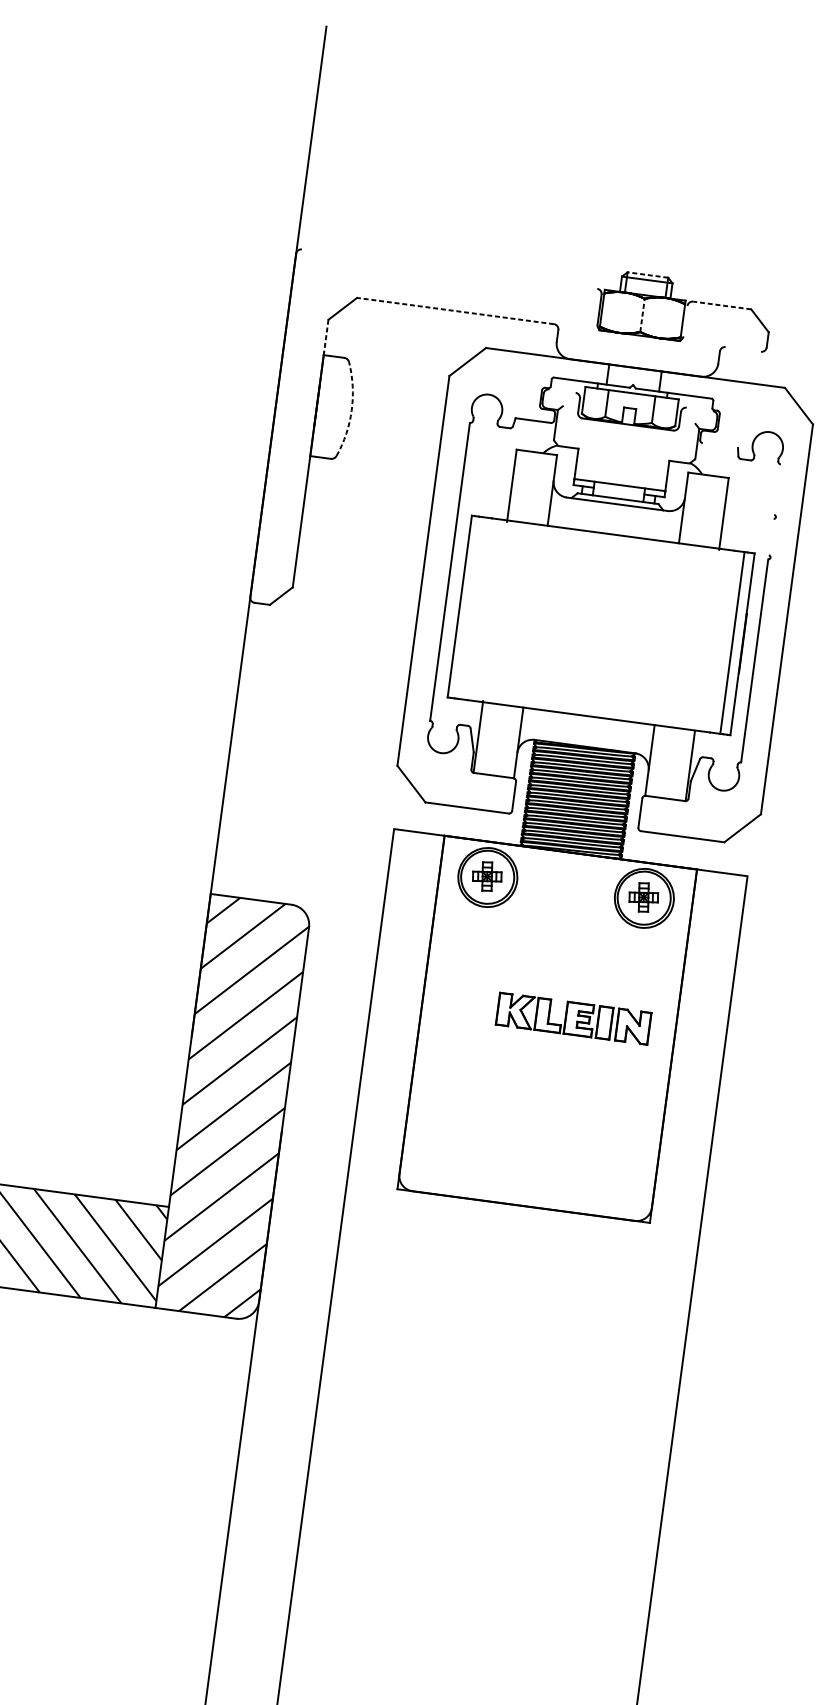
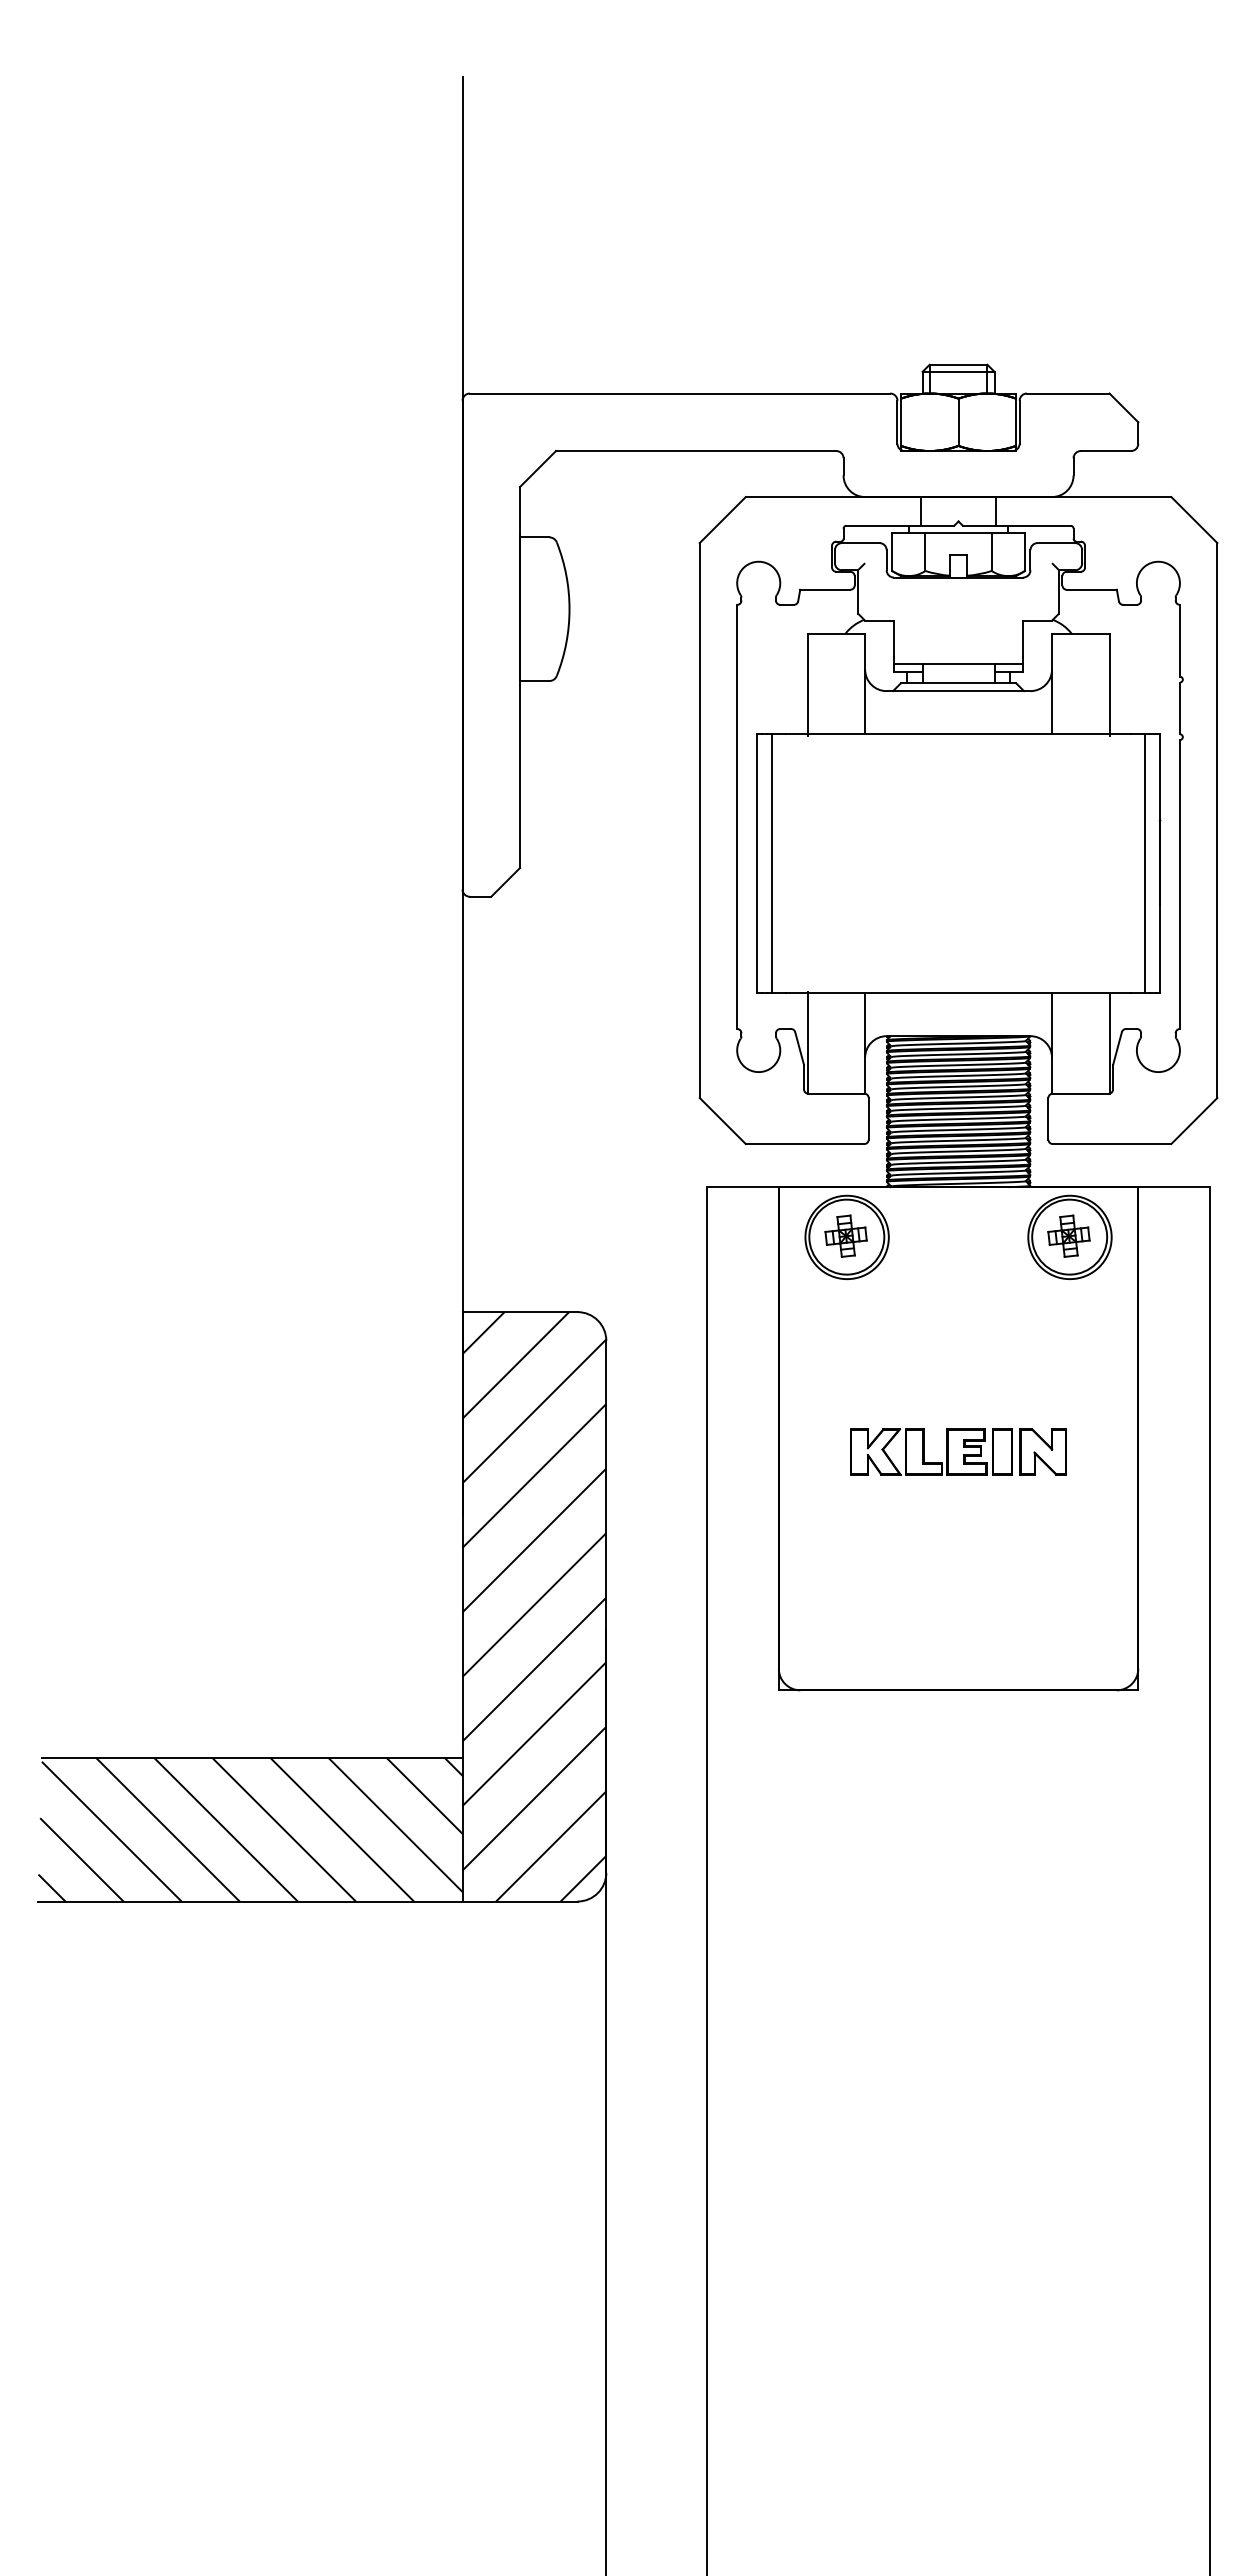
line: (449, 269) -> (679, 393), added
line: (647, 274) -> (958, 364), dashed -> solid
line: (721, 305) -> (1067, 393), dashed -> solid
line: (455, 311) -> (695, 451), dashed -> solid
line: (642, 315) -> (958, 422), dashed -> solid
line: (685, 320) -> (1019, 421), added
line: (326, 336) -> (520, 510), dashed -> solid
line: (742, 349) -> (1105, 451), added
line: (562, 391) -> (860, 543), added
line: (699, 409) -> (1056, 543), added
arc: (351, 410) -> (569, 609), dashed -> solid
line: (720, 445) -> (1091, 589), added
line: (777, 489) -> (1179, 640), added
line: (770, 537) -> (1179, 708), added
line: (469, 607) -> (771, 863), added
part: (573, 1018) -> (958, 1451), moved

